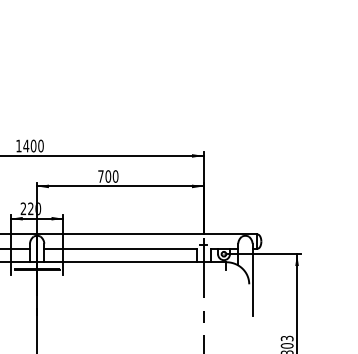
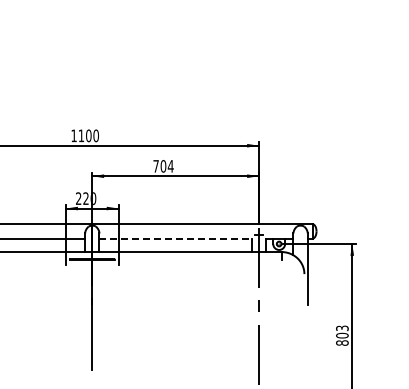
text: (26, 145) -> (81, 135), 1400 -> 1100
text: (115, 176) -> (170, 166), 700 -> 704
line: (121, 248) -> (176, 238), solid -> dashed

